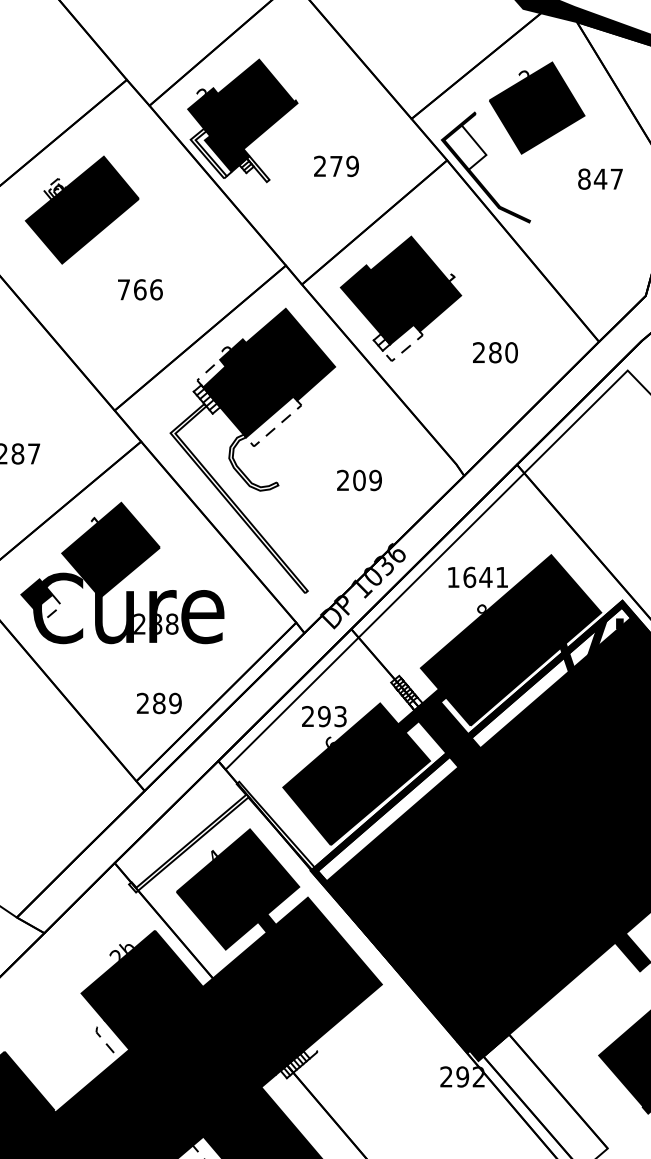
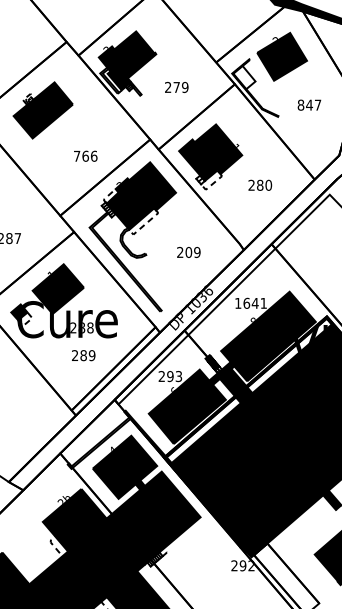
text: (600, 177) -> (309, 104), moved
text: (139, 288) -> (85, 155), moved
text: (158, 703) -> (83, 355), moved

